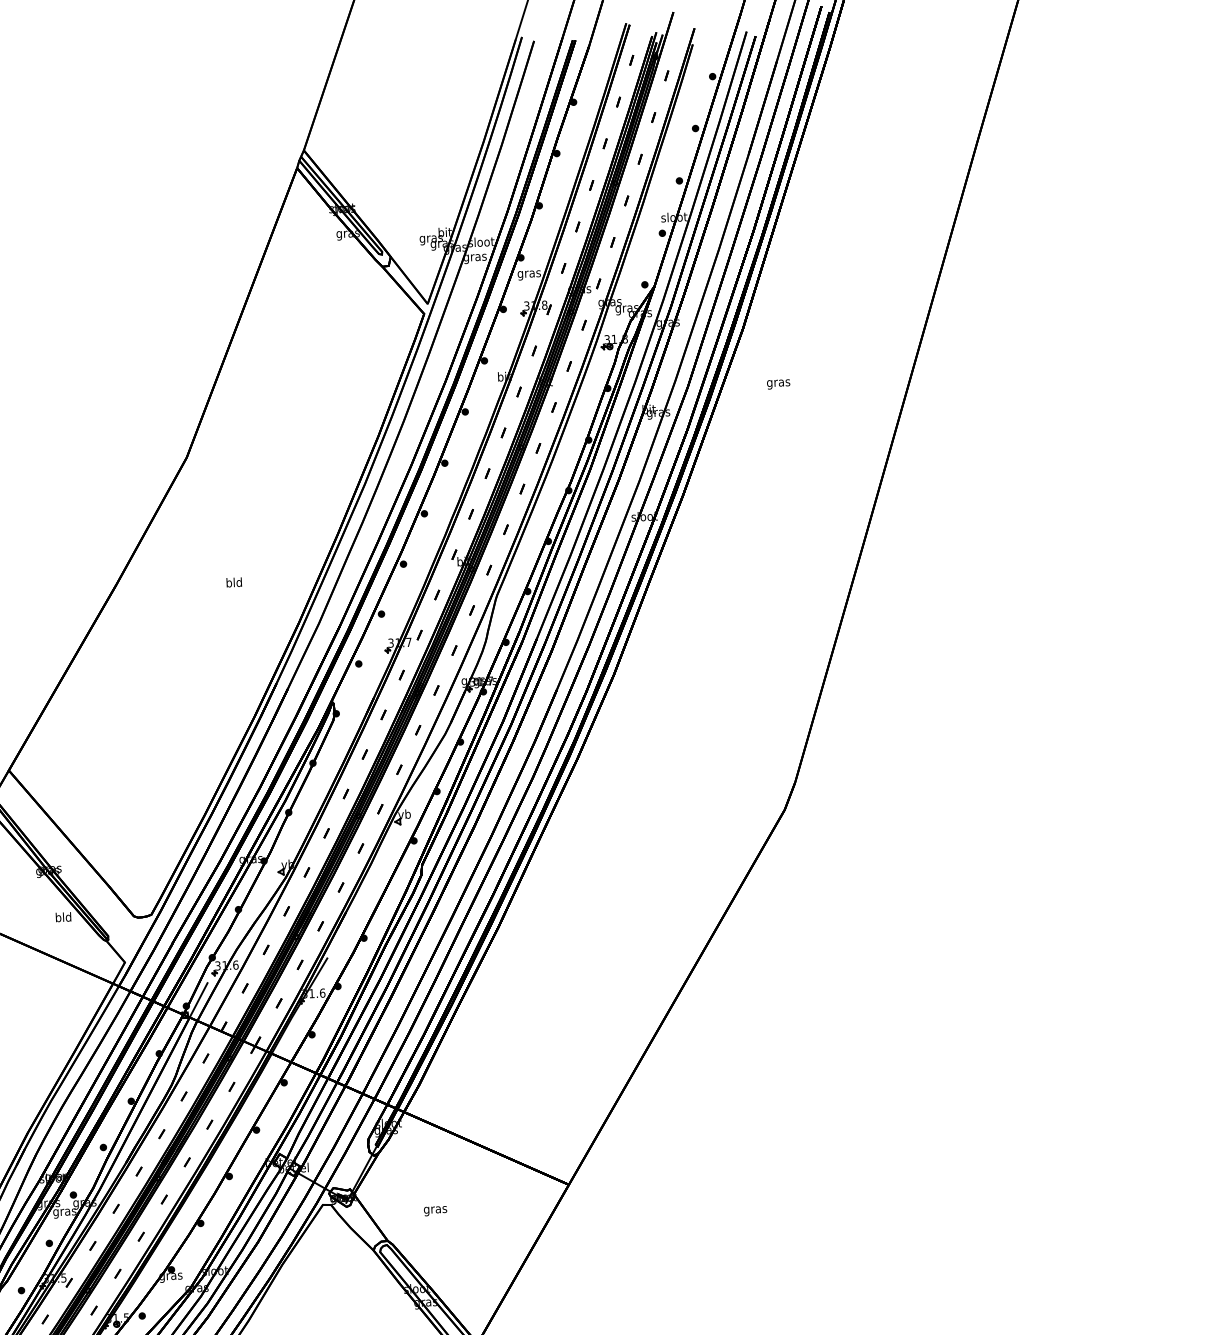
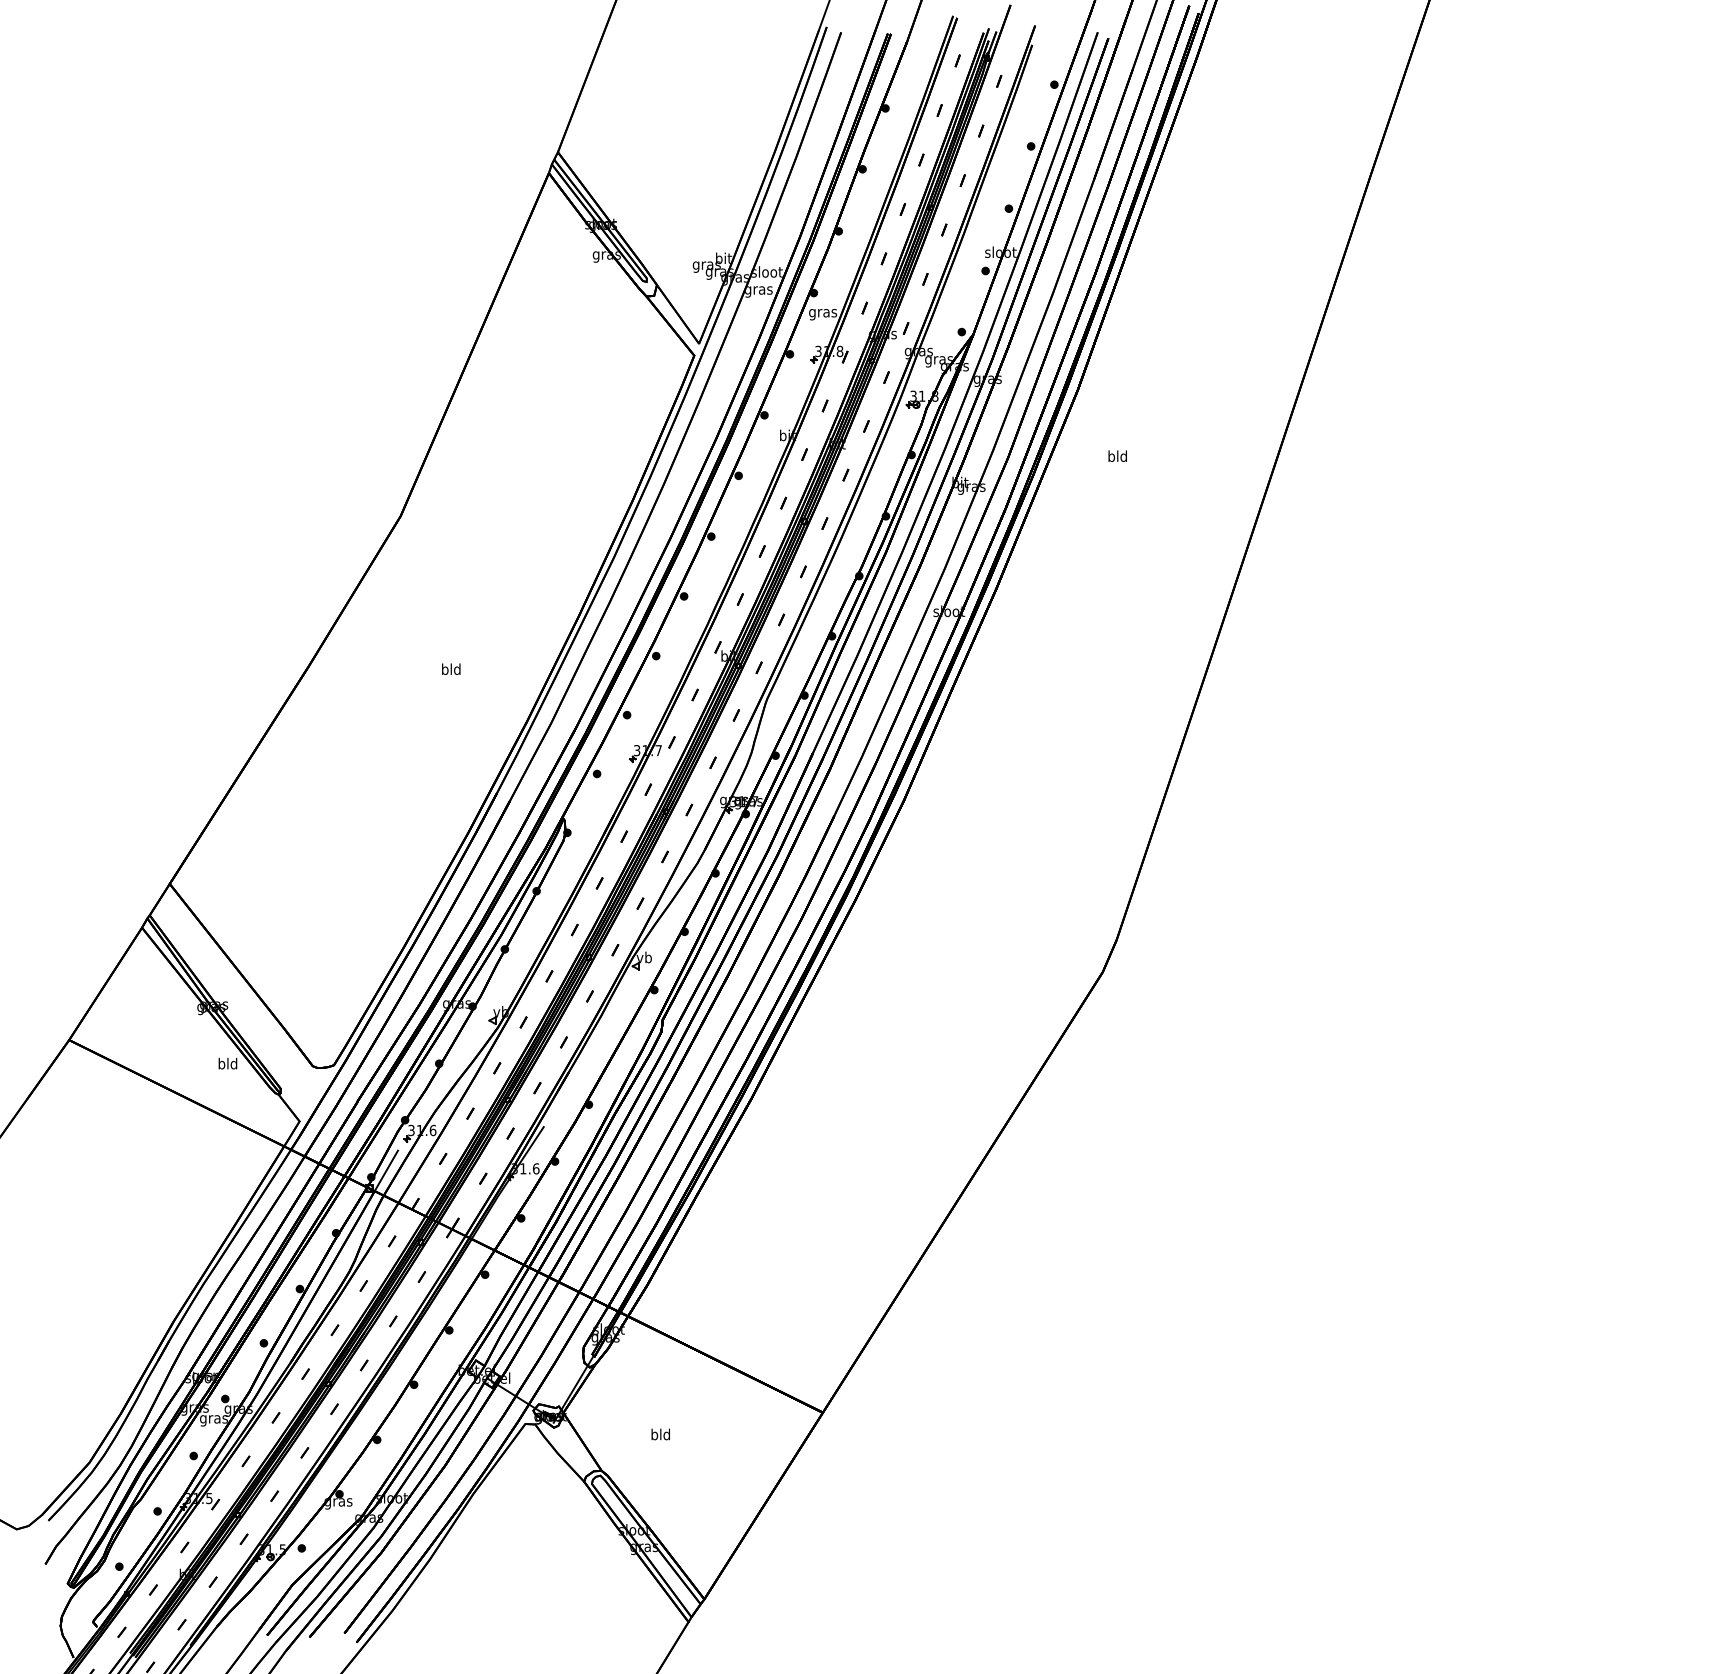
text: (778, 383) -> (1117, 457), gras -> bld
text: (435, 1209) -> (660, 1435), gras -> bld

